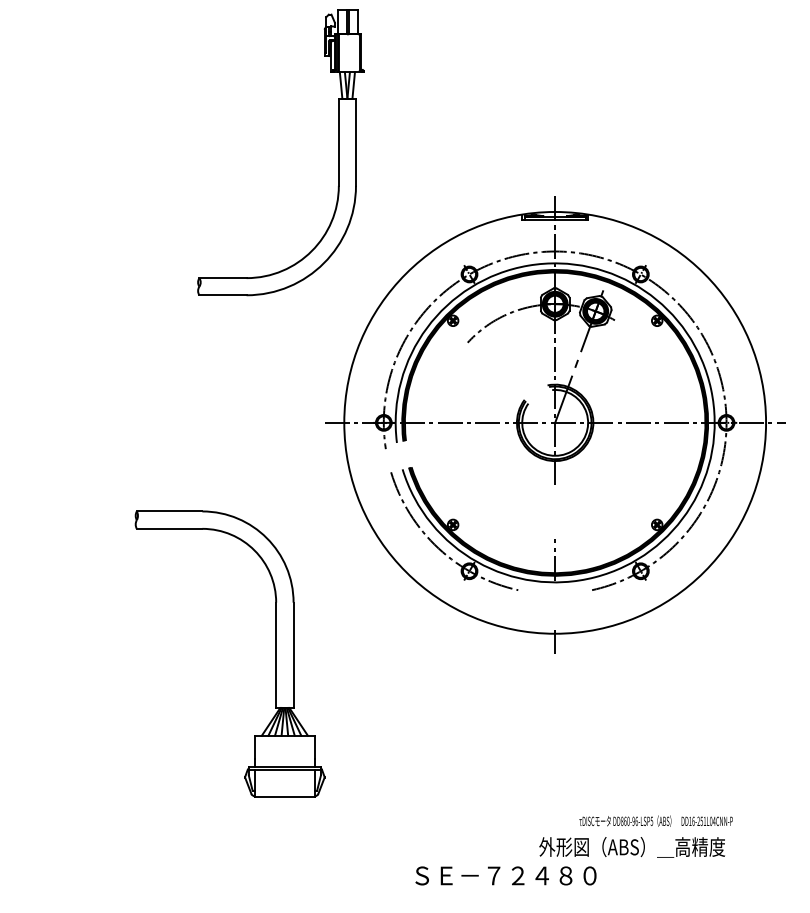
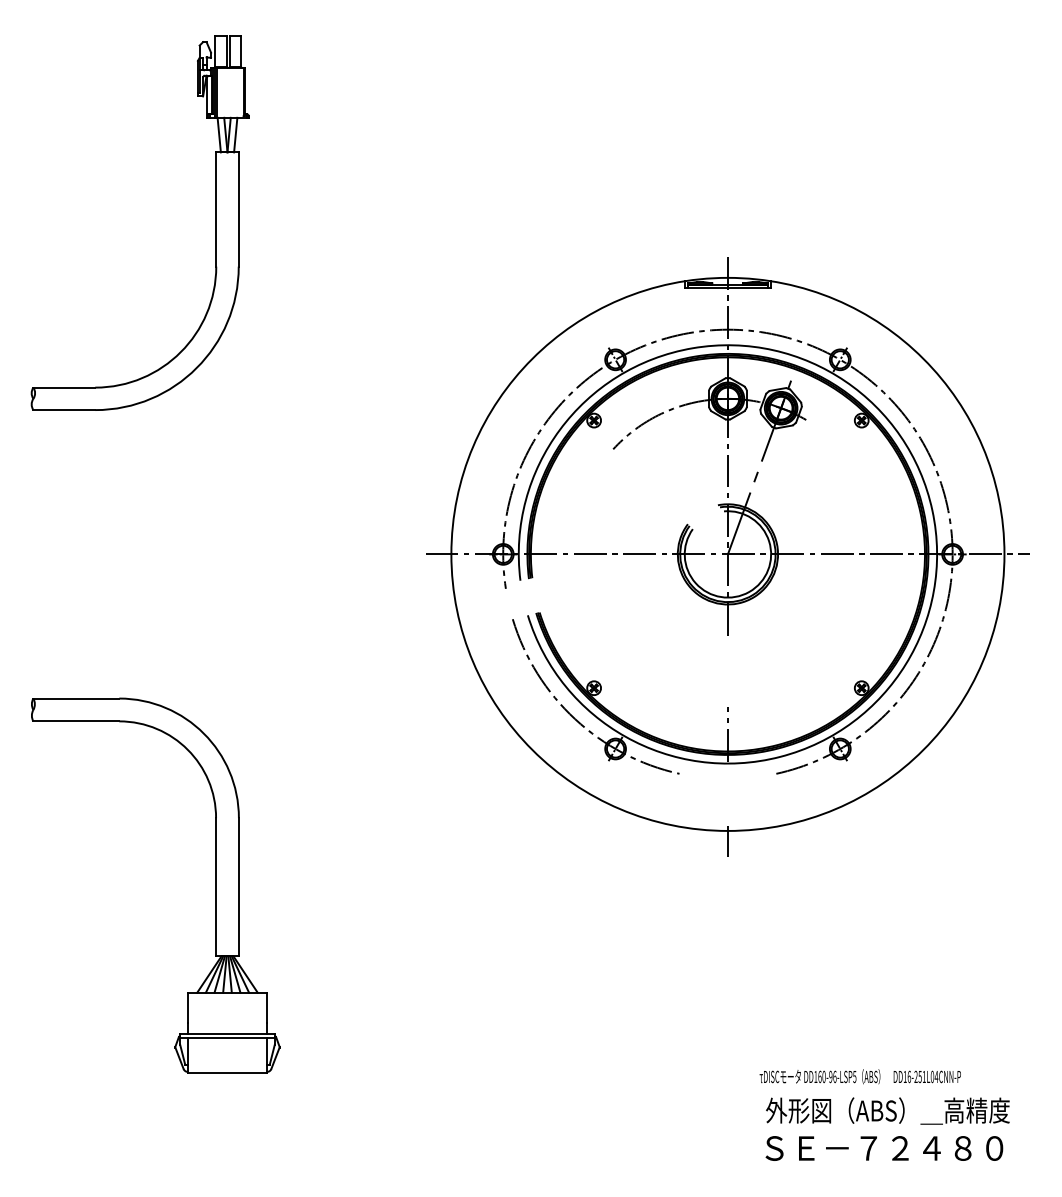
part: (338, 152) -> (215, 222), moved
part: (275, 654) -> (215, 885), moved
text: (621, 821) -> (815, 1076), DD860-96-LSP5 -> DD160-96-LSP5
text: (631, 846) -> (887, 1110), moved
text: (506, 875) -> (884, 1148), moved

